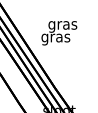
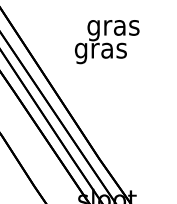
text: (59, 33) -> (107, 42), moved

